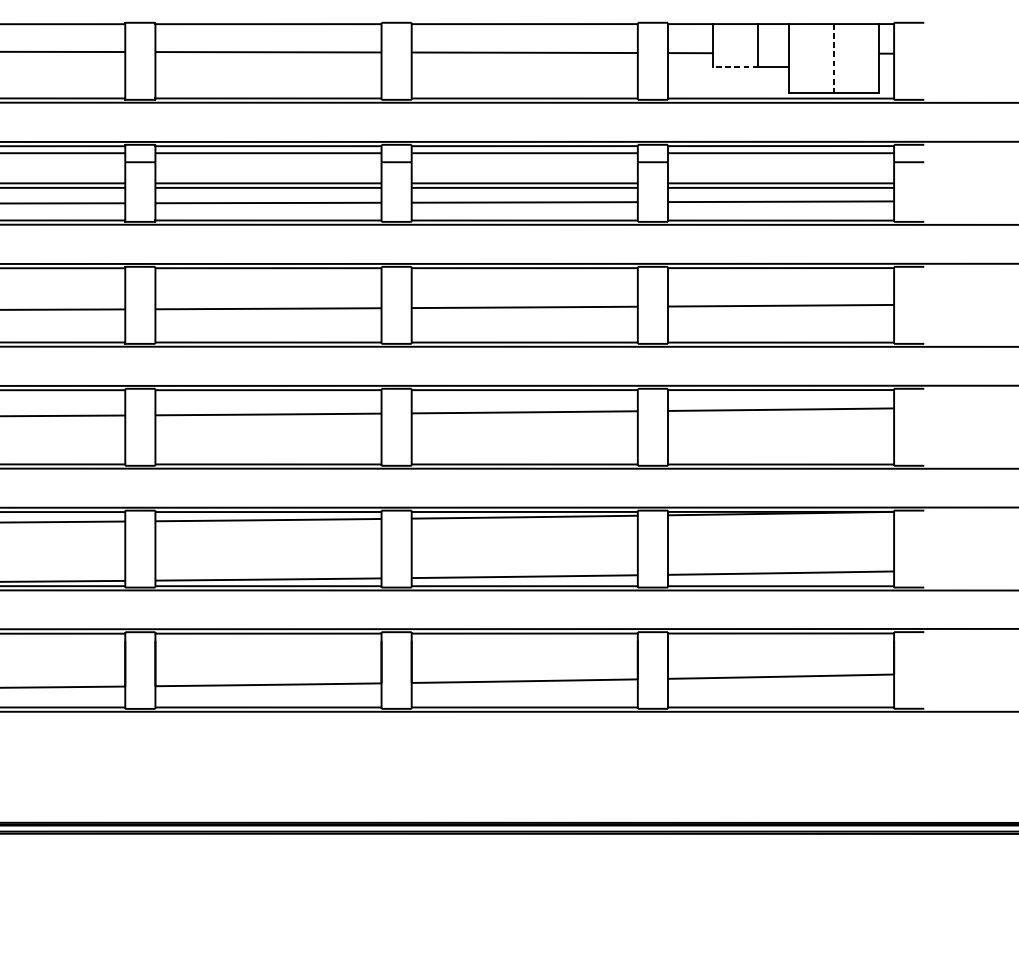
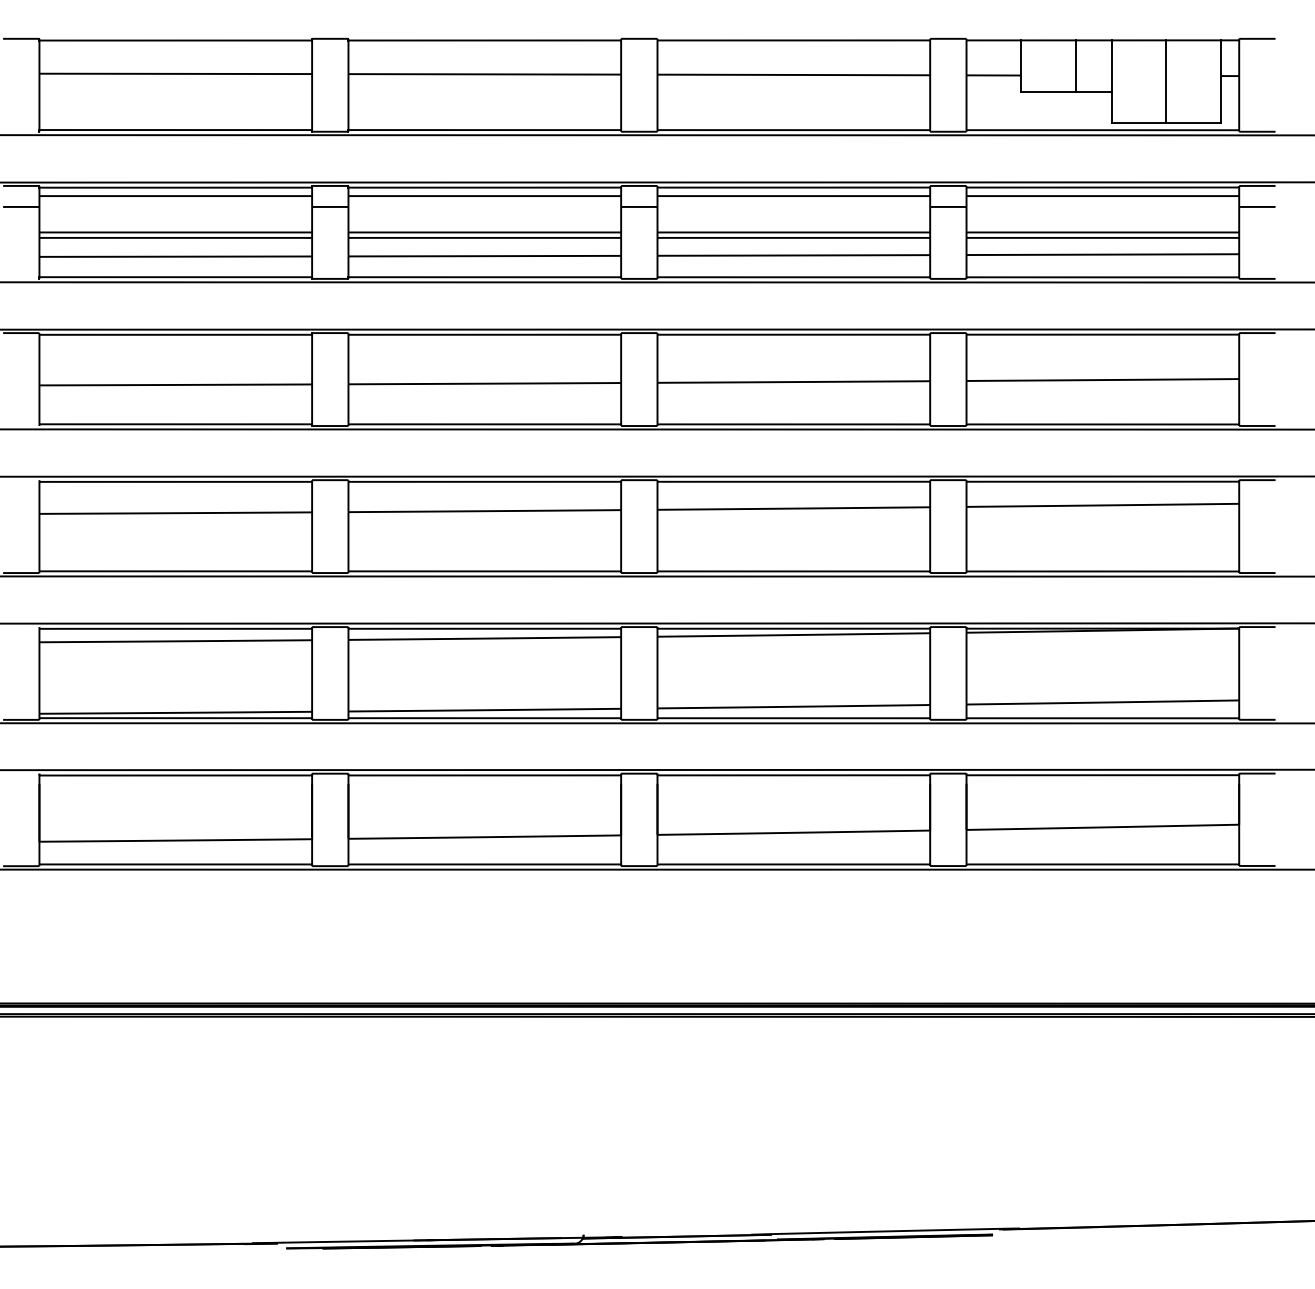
line: (833, 58) -> (1166, 81), dashed -> solid
line: (735, 67) -> (1047, 92), dashed -> solid

